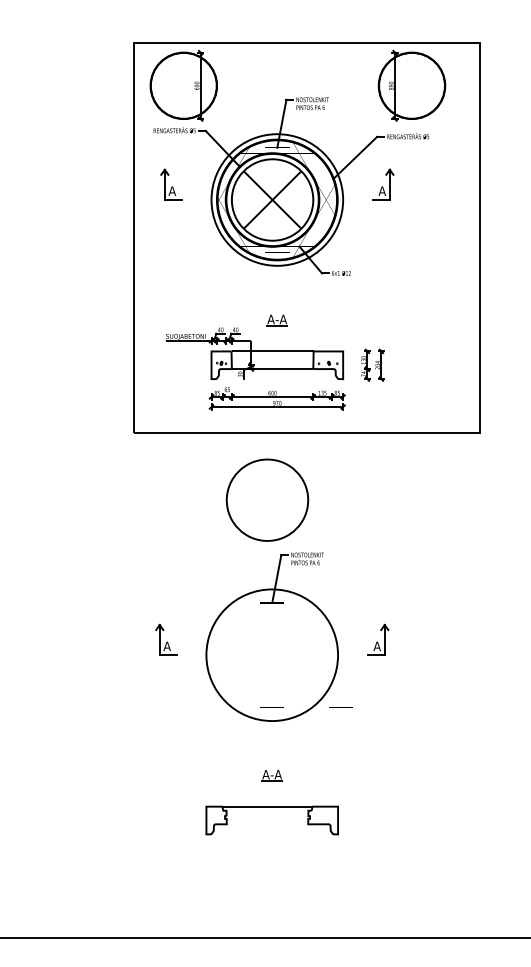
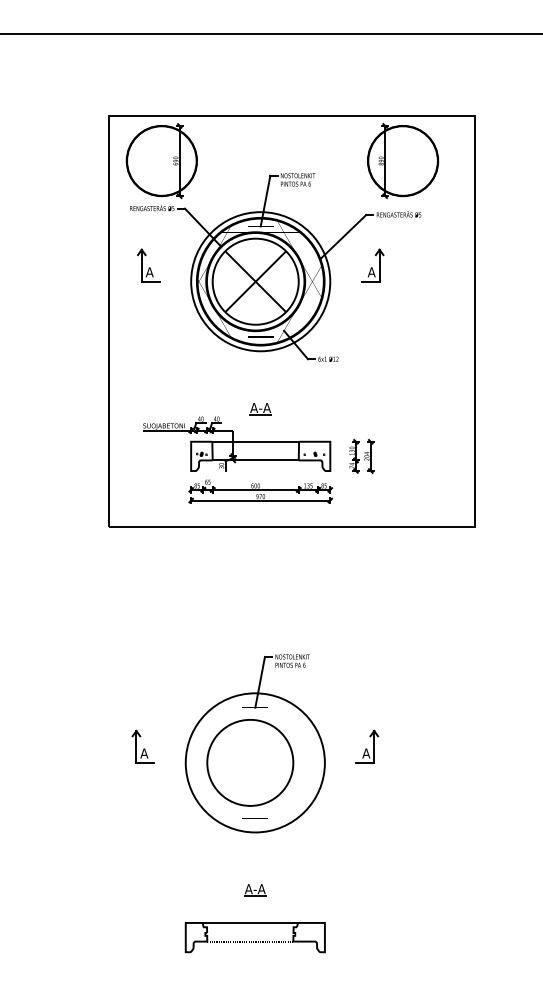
circle: (267, 499) -> (250, 762), moved
line: (340, 707) -> (327, 818), removed
line: (267, 824) -> (250, 941), added

